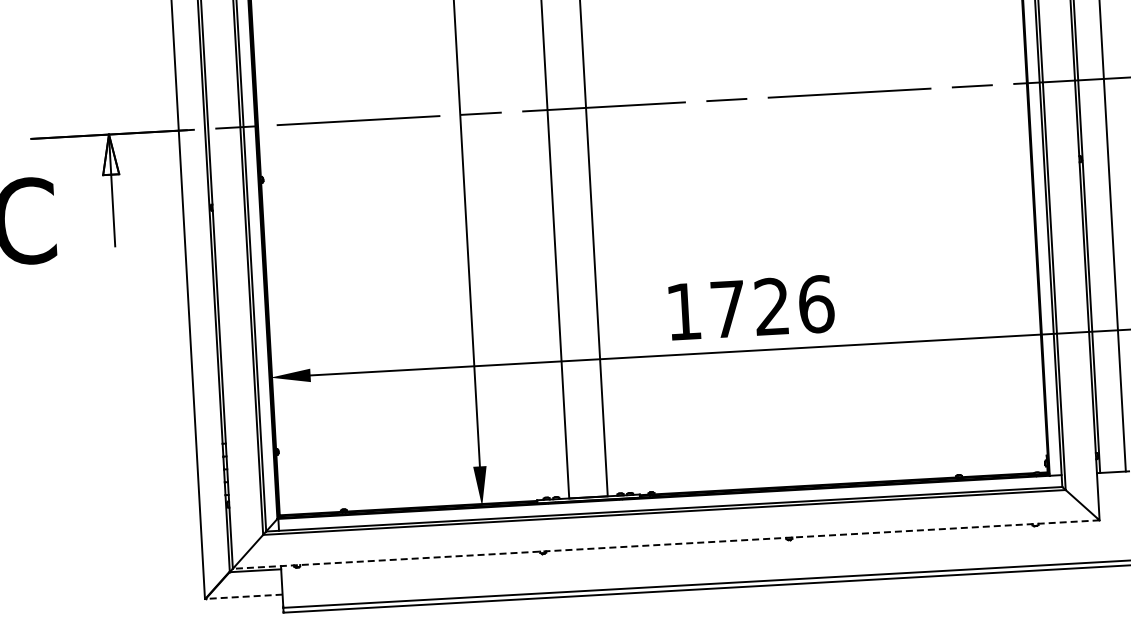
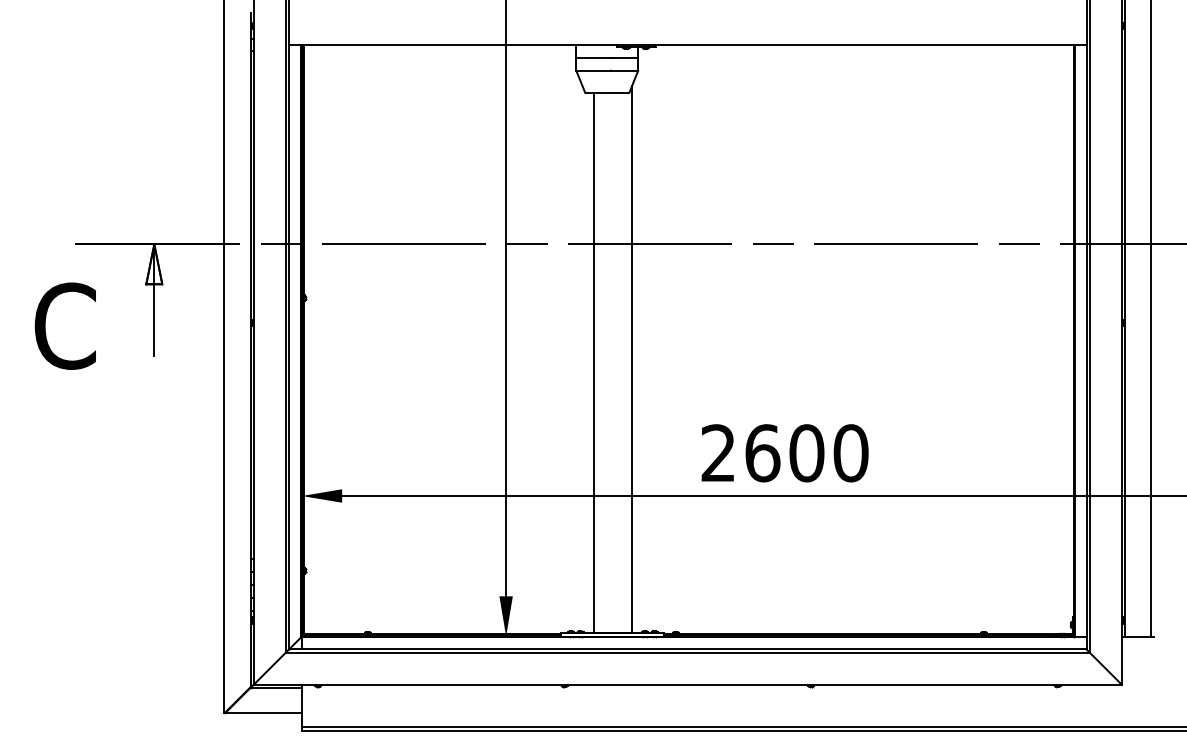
text: (749, 308) -> (784, 453), 1726 -> 2600
line: (665, 544) -> (687, 684), dashed -> solid
line: (244, 596) -> (263, 713), dashed -> solid

